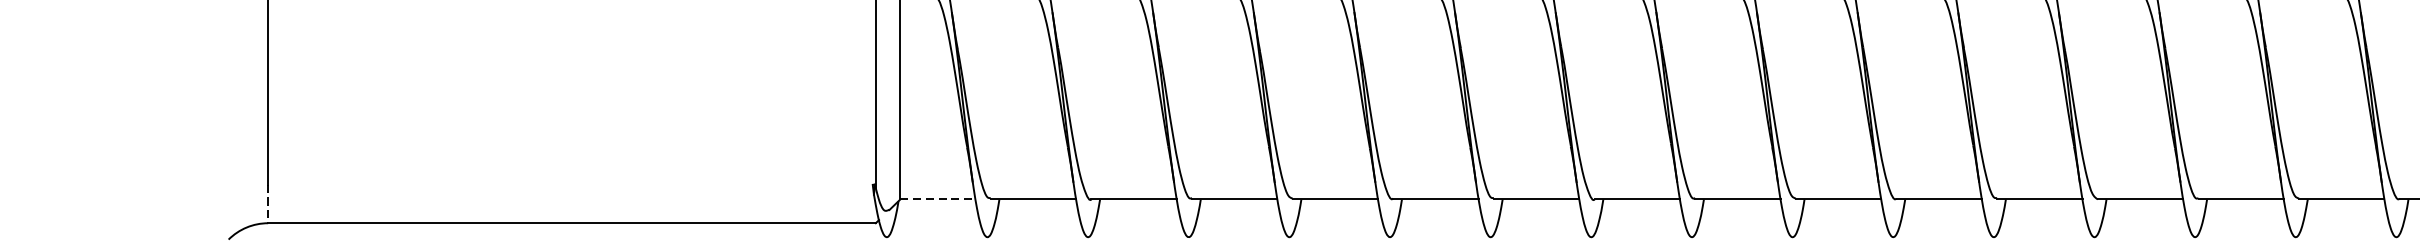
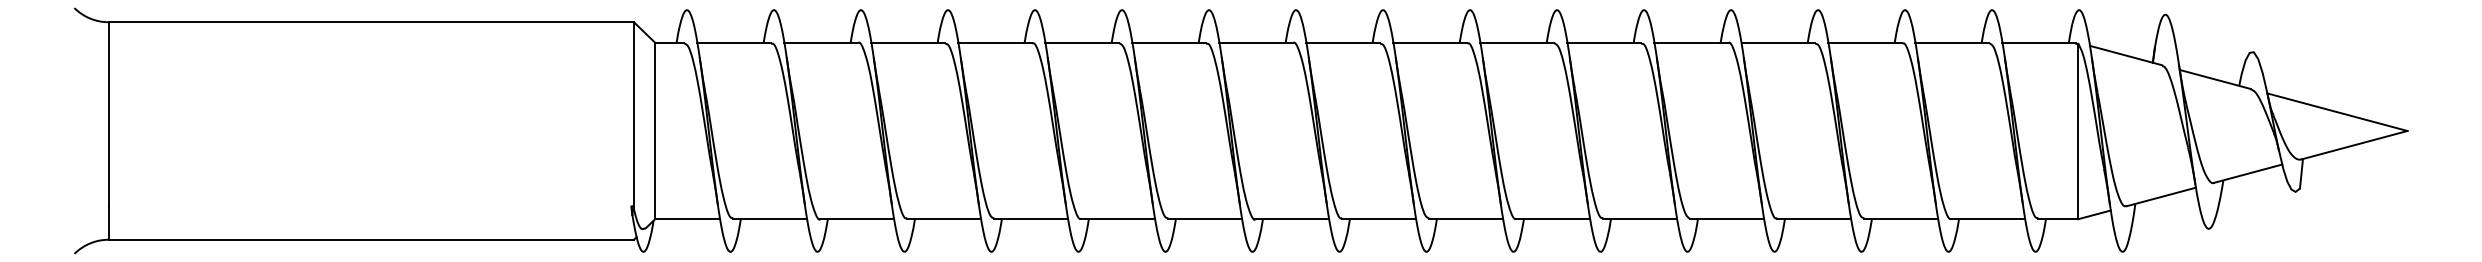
line: (937, 199) -> (687, 219), dashed -> solid
line: (267, 204) -> (108, 223), dashed -> solid

